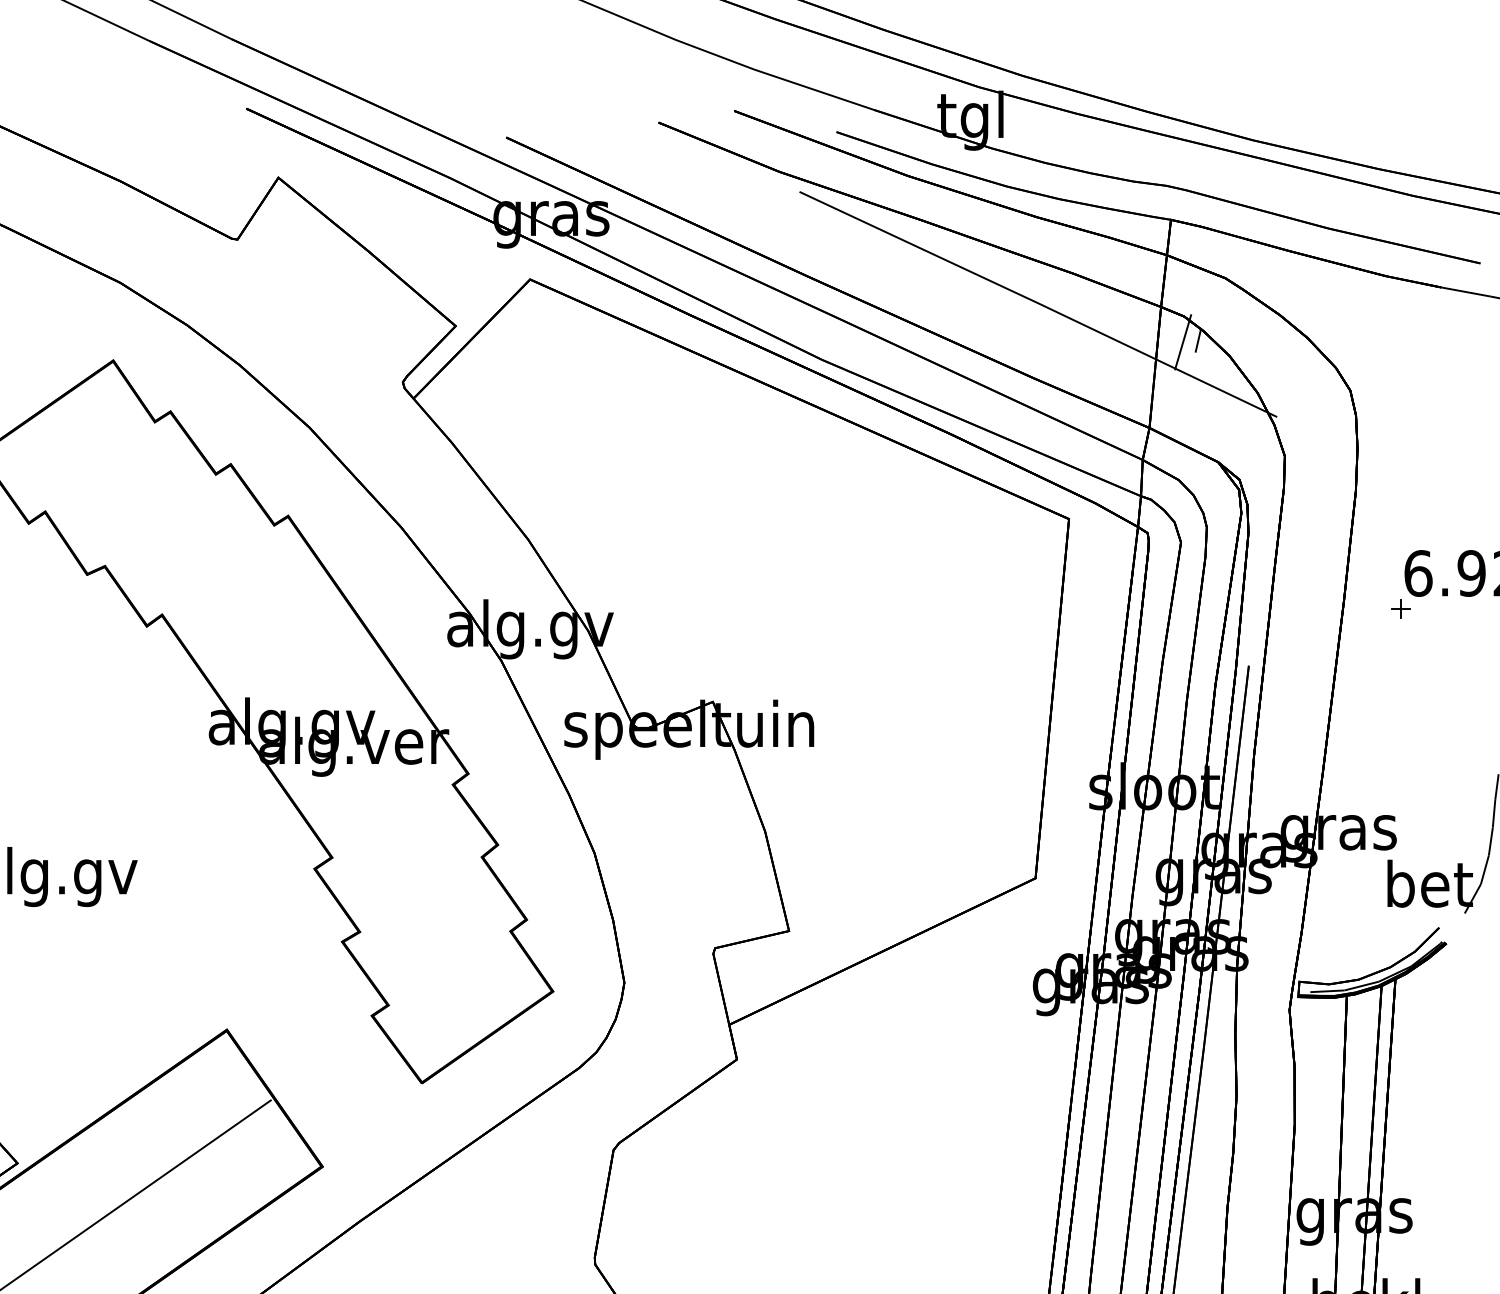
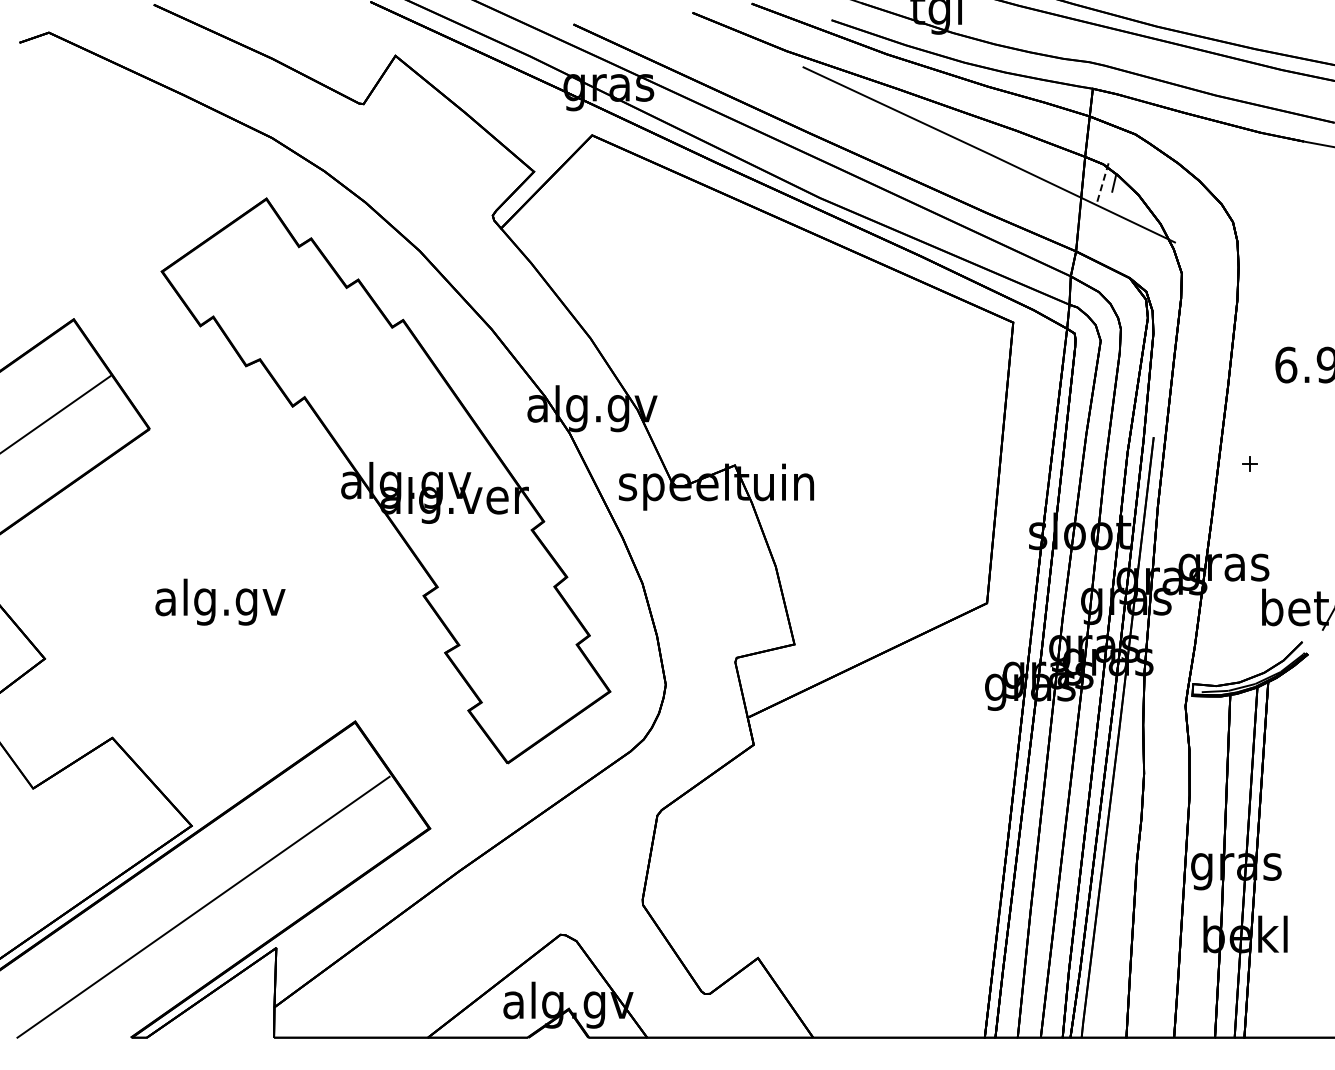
line: (1183, 342) -> (1102, 184), solid -> dashed
part: (1399, 608) -> (1249, 463), moved

